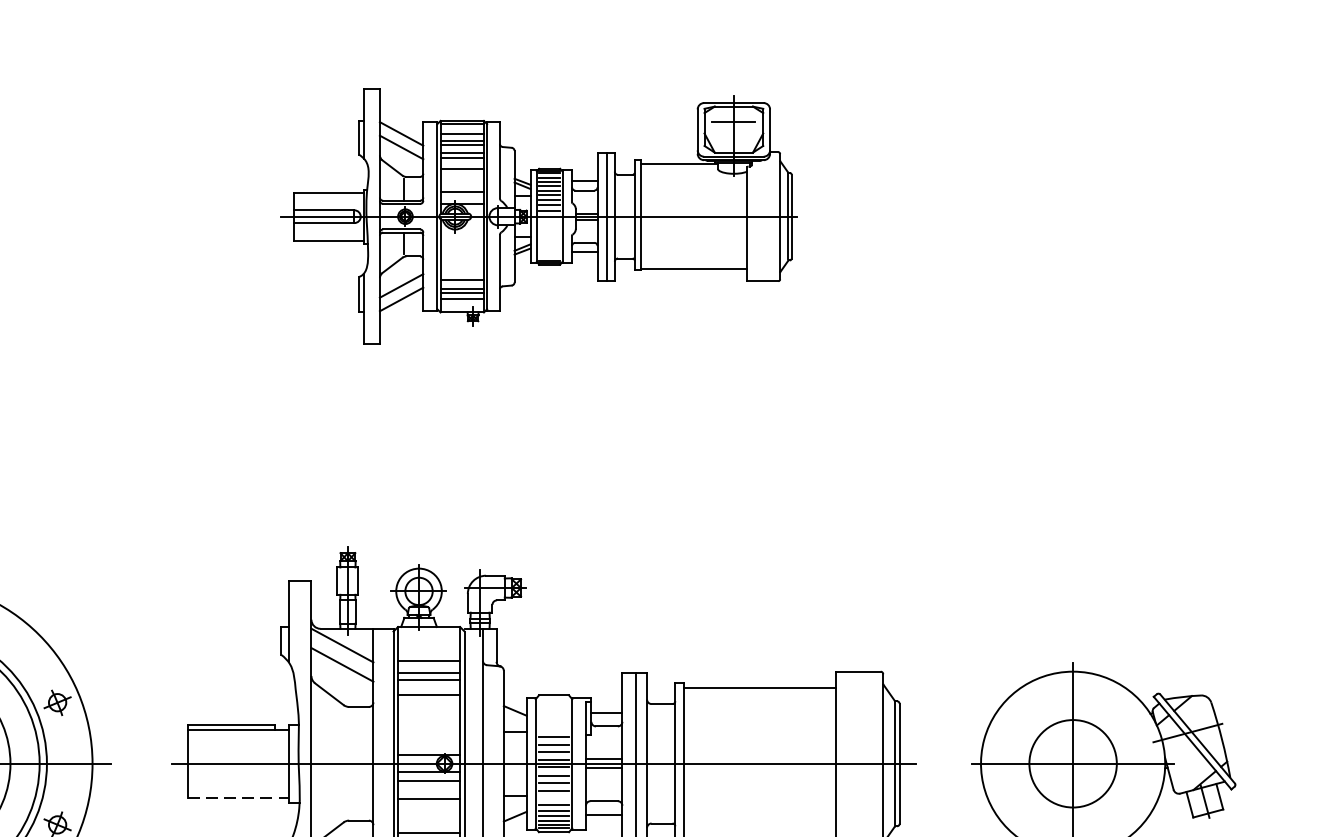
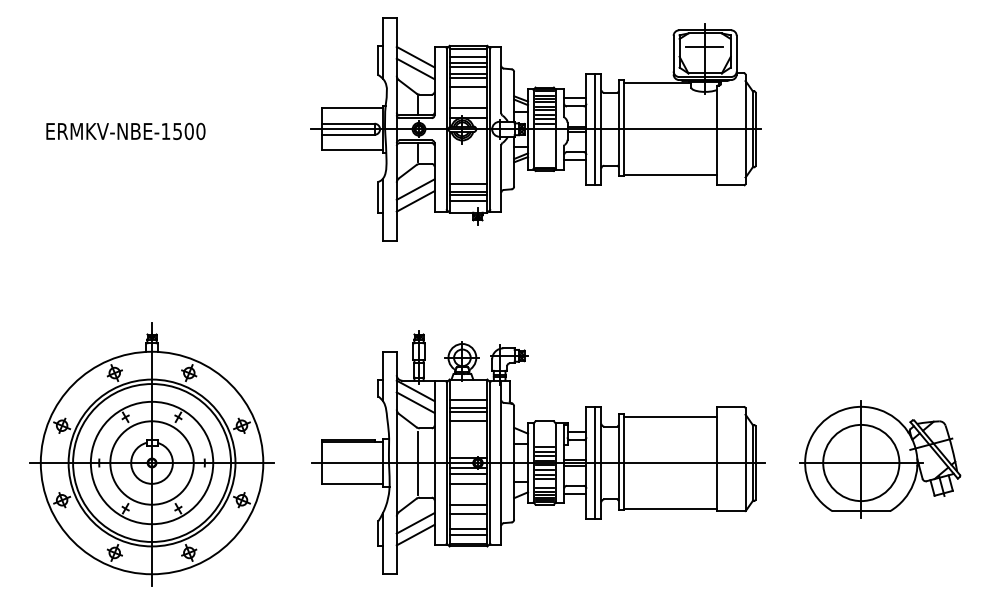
part: (538, 216) -> (535, 129), size x1.43
circle: (1073, 762) -> (861, 462), size x1.43
line: (345, 764) -> (417, 463), added
line: (238, 797) -> (352, 483), dashed -> solid

